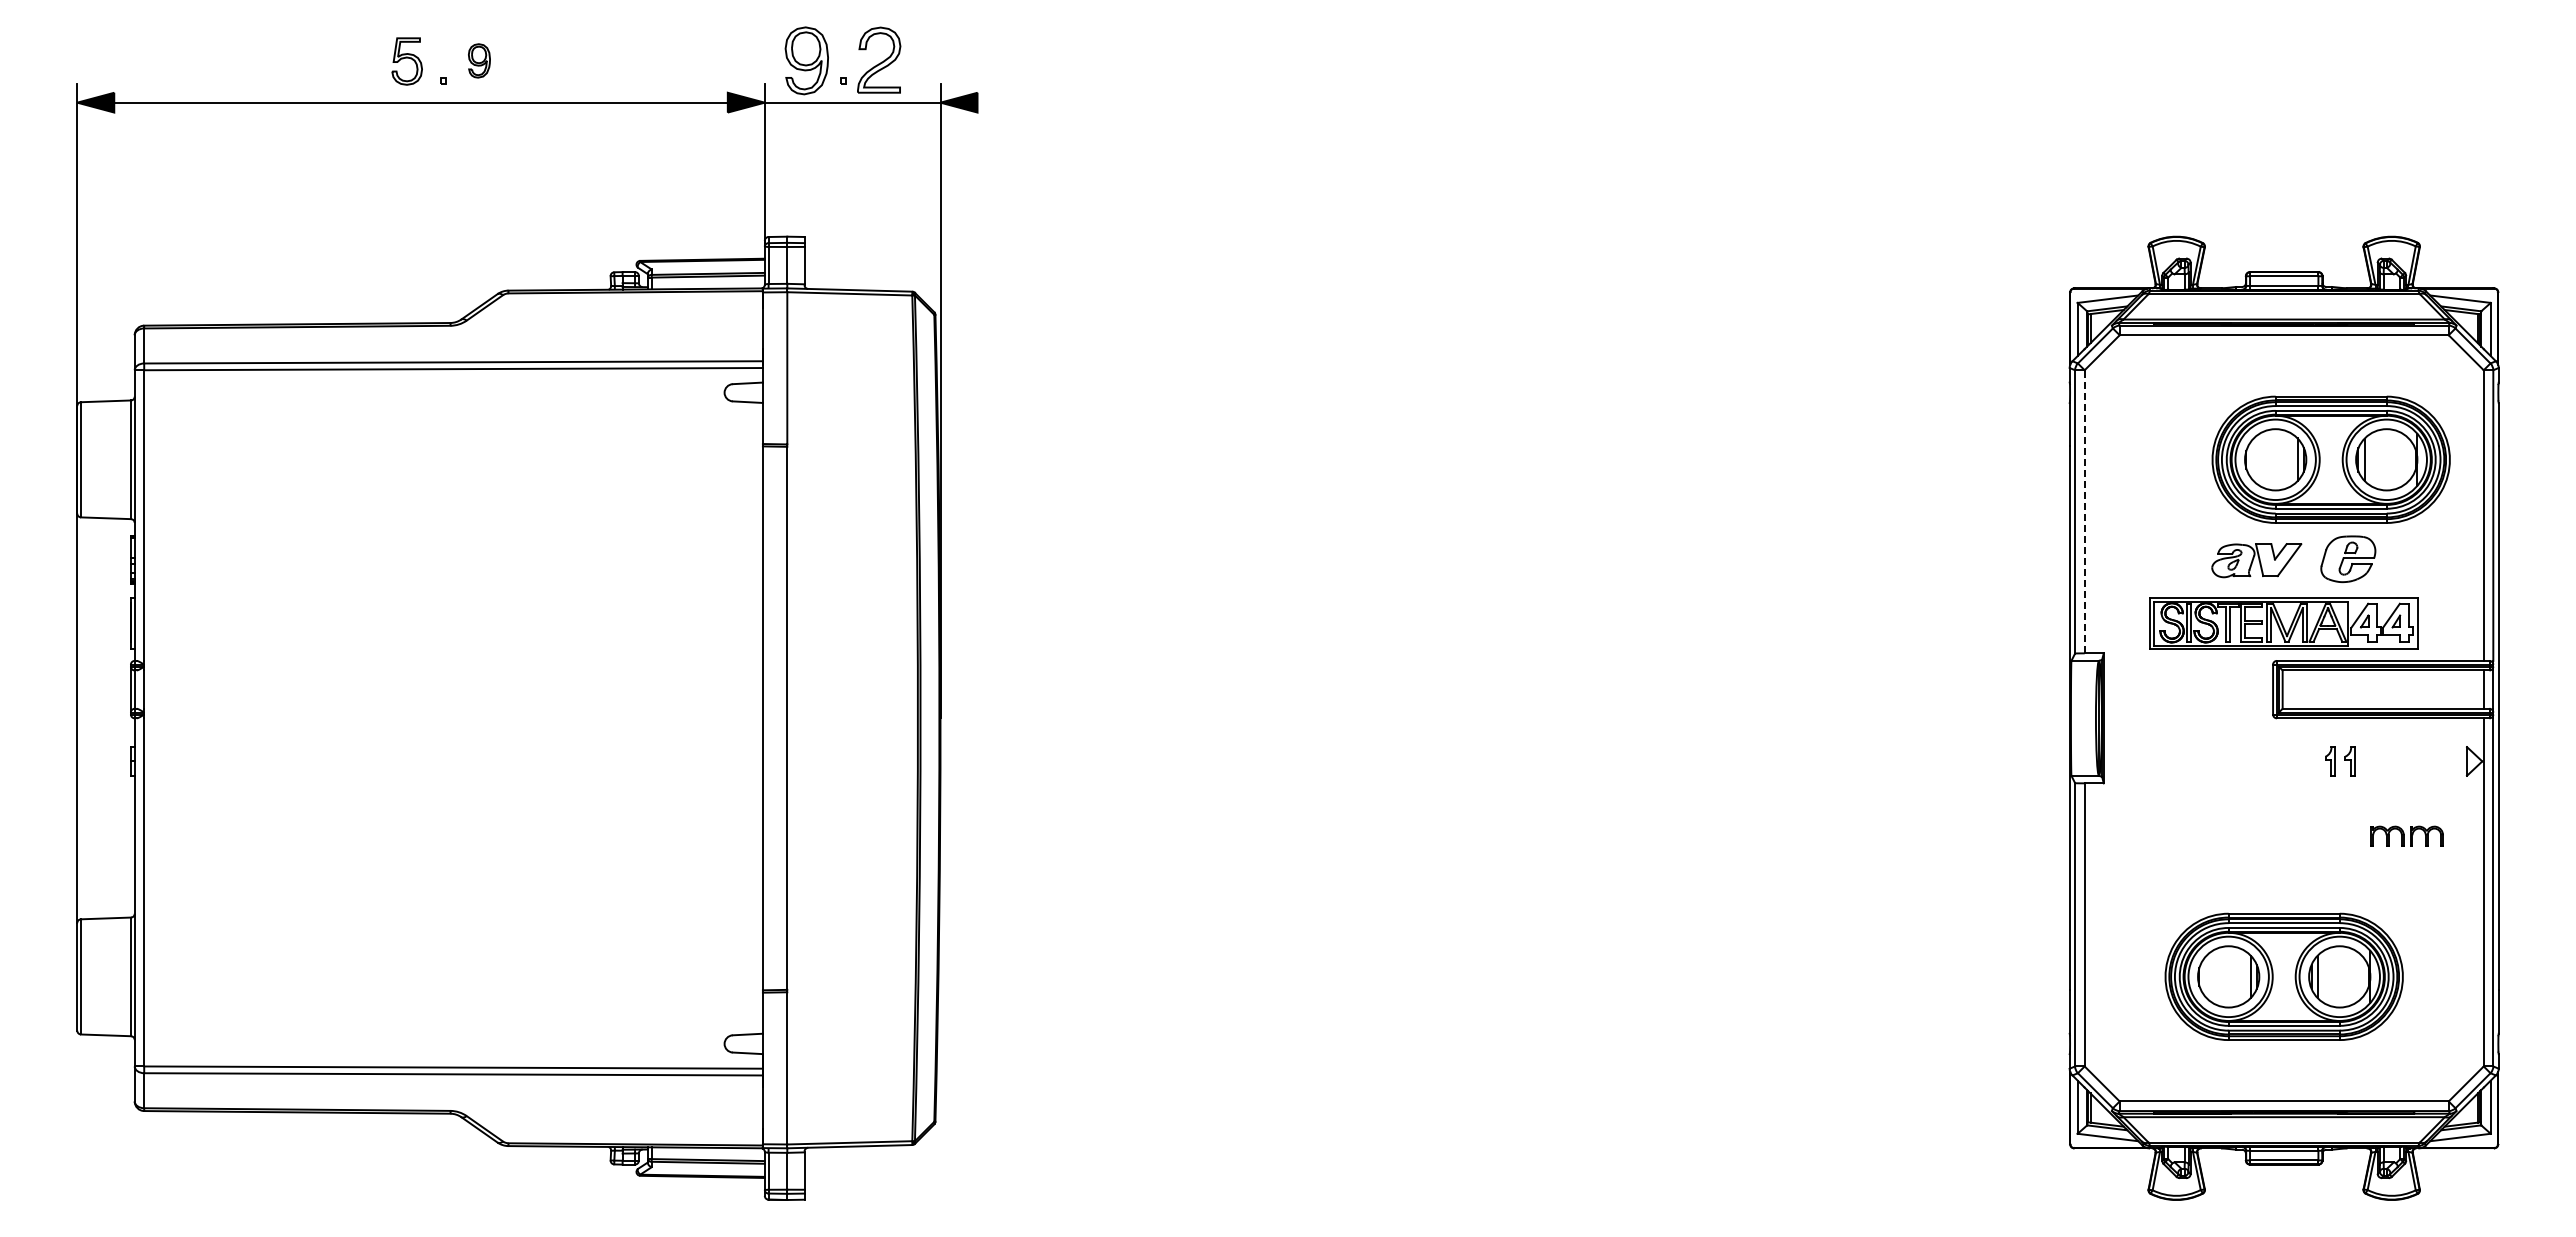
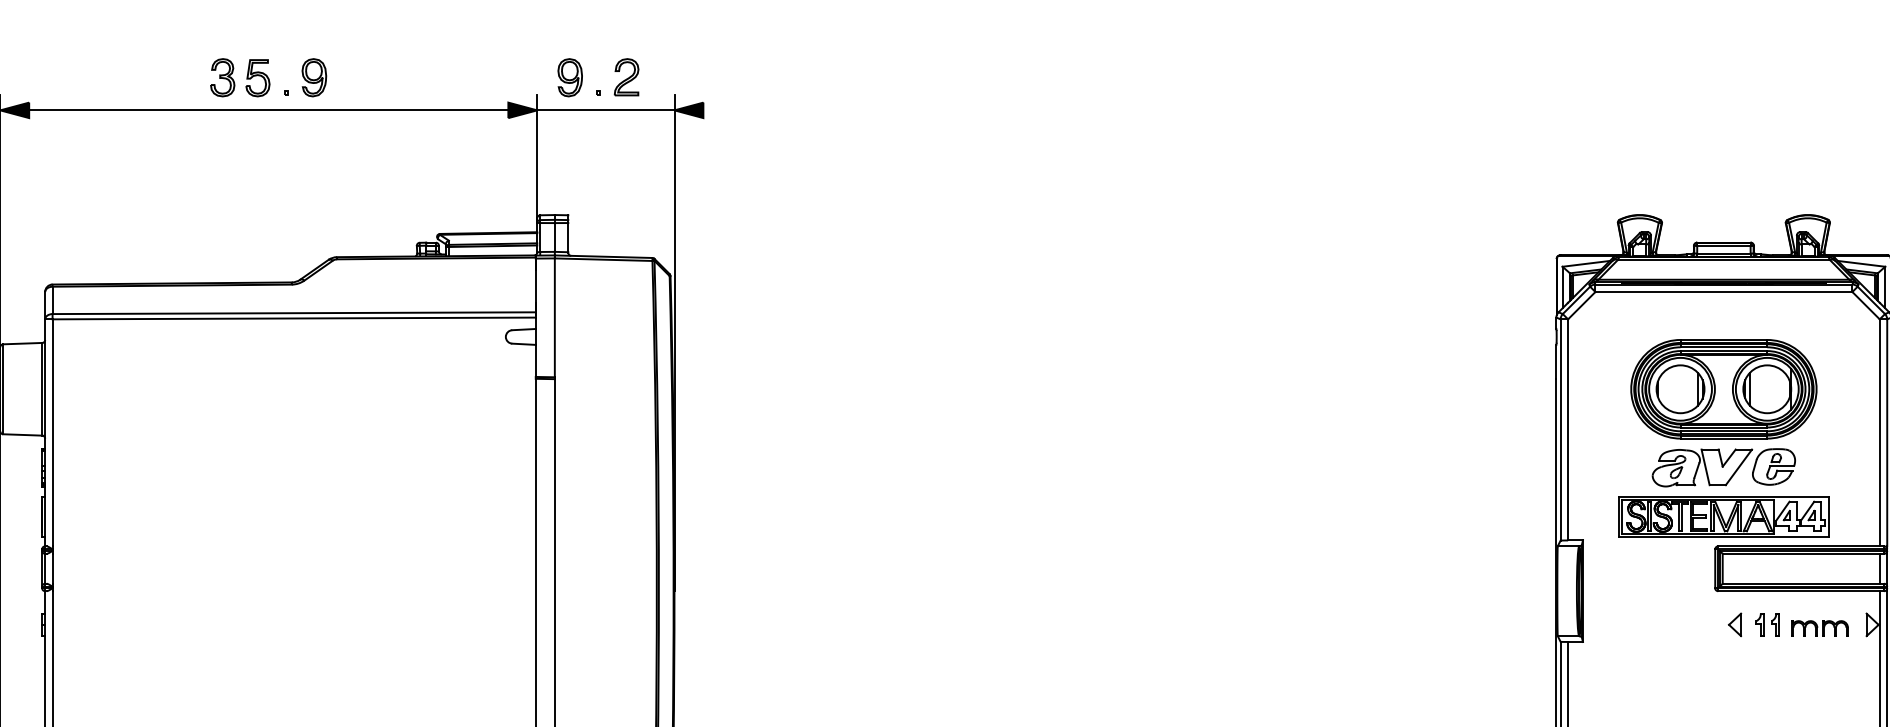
part: (361, 60) -> (222, 77), added
part: (479, 60) -> (314, 77), size x1.43
part: (807, 60) -> (570, 77), size x0.71
part: (879, 60) -> (626, 77), size x0.71
part: (2330, 459) -> (1723, 389), moved
line: (2084, 511) -> (1567, 429), dashed -> solid
part: (2256, 560) -> (1702, 467), size x1.43
part: (2298, 761) -> (1735, 624), added
part: (2406, 835) -> (1819, 628), moved

